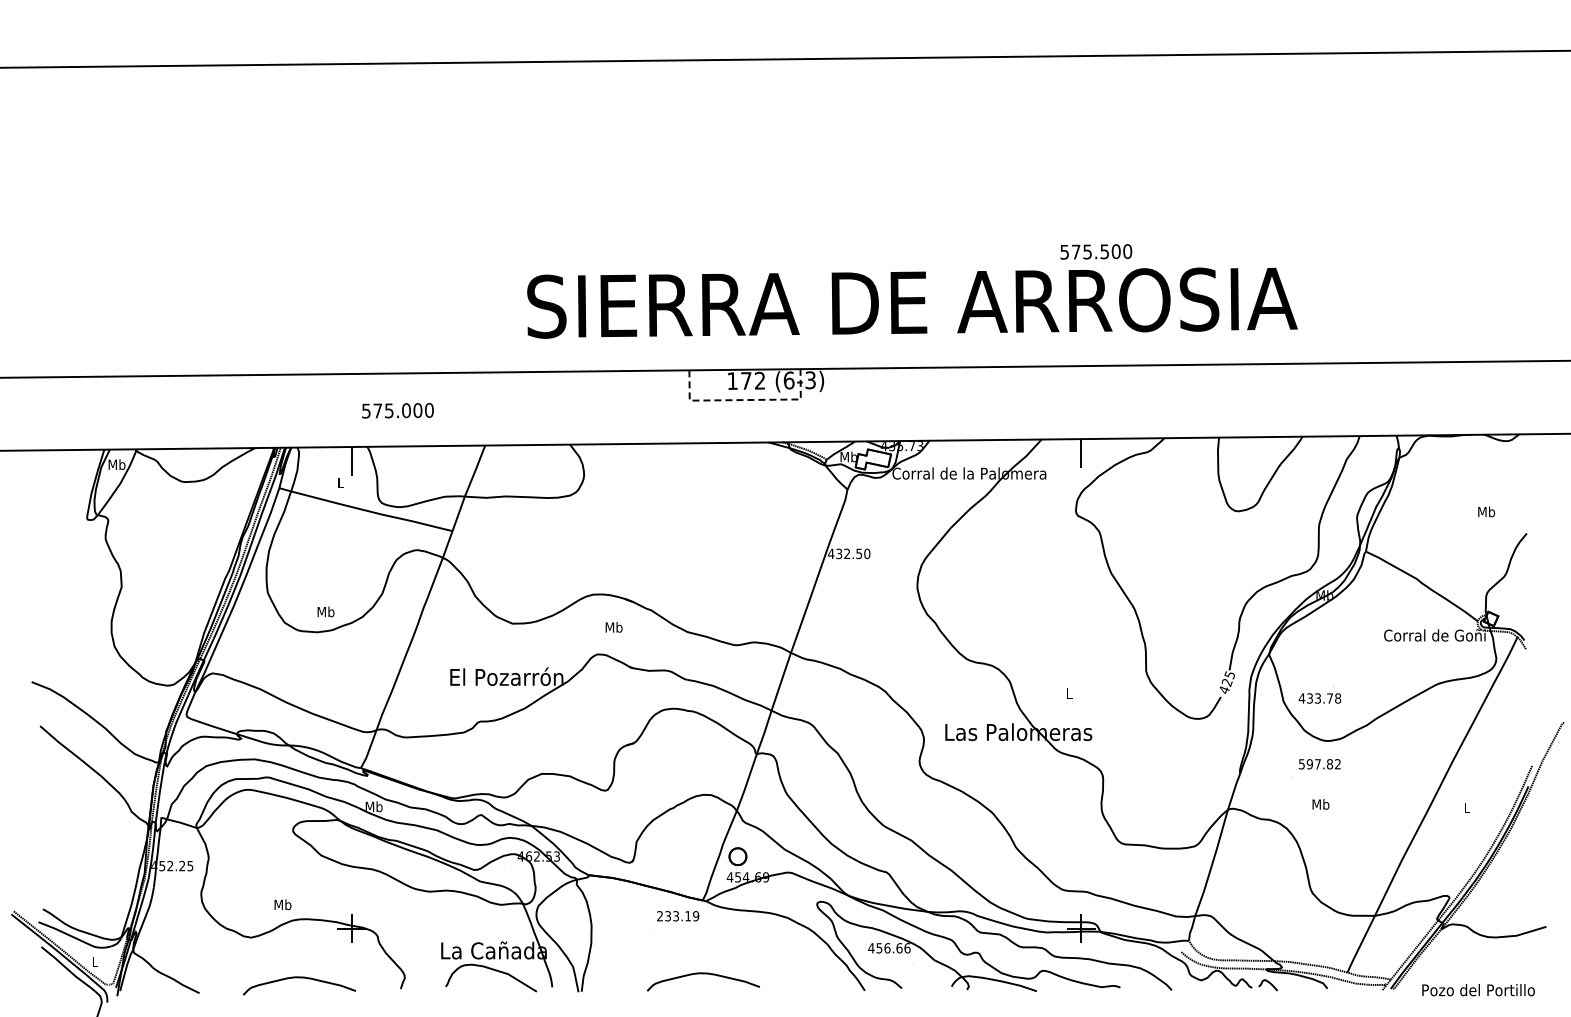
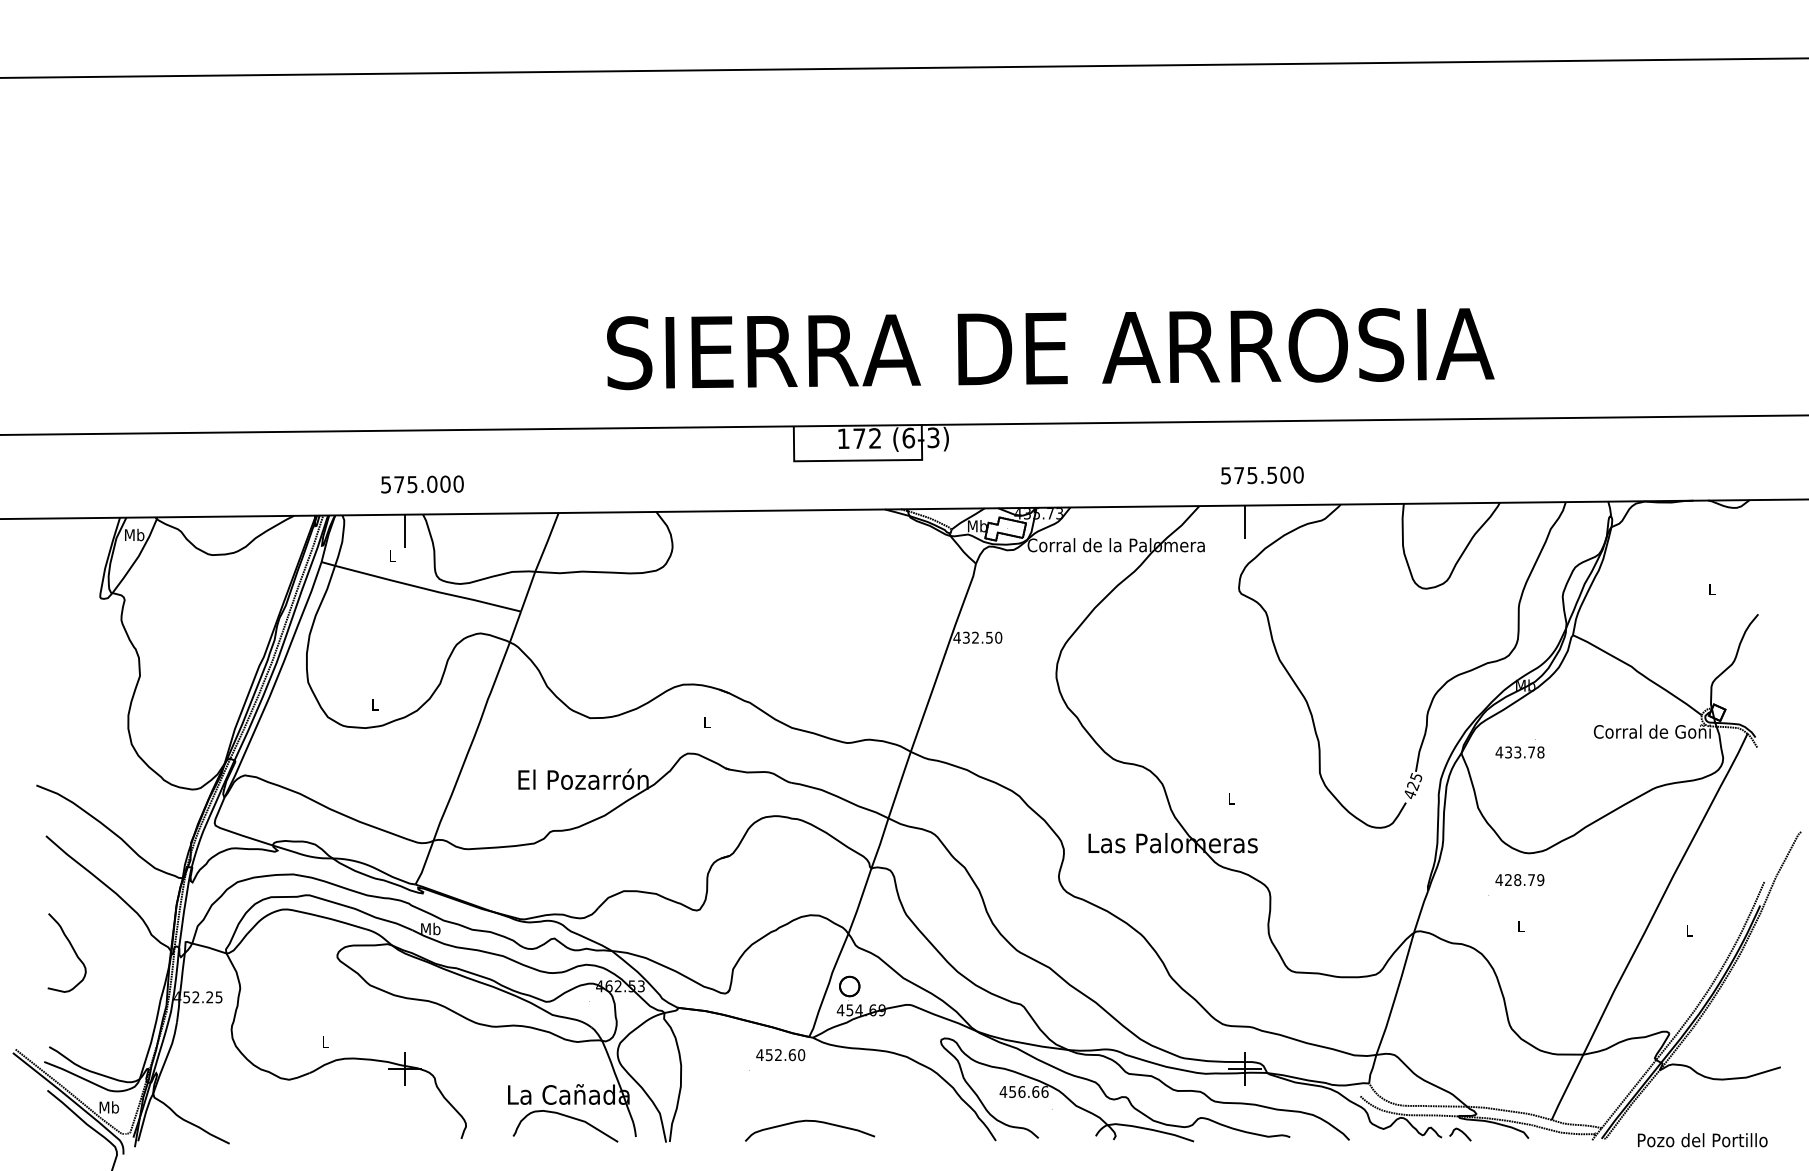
text: (1096, 251) -> (1262, 474), moved
line: (745, 400) -> (858, 461), dashed -> solid
text: (397, 410) -> (421, 484), moved
text: (1486, 511) -> (1711, 588), Mb -> L
text: (325, 611) -> (374, 704), Mb -> L
text: (613, 627) -> (706, 722), Mb -> L
text: (1319, 695) -> (1519, 749), moved
text: (1319, 764) -> (1519, 880), 597.82 -> 428.79
text: (1320, 804) -> (1520, 926), Mb -> L
curve: (63, 825) -> (72, 950), added
text: (282, 904) -> (325, 1041), Mb -> L
text: (677, 916) -> (780, 1055), 233.19 -> 452.60
text: (94, 961) -> (108, 1107), L -> Mb
curve: (299, 978) -> (344, 1126), removed

